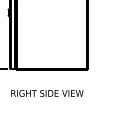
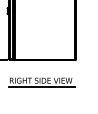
line: (47, 100) -> (41, 86), added

